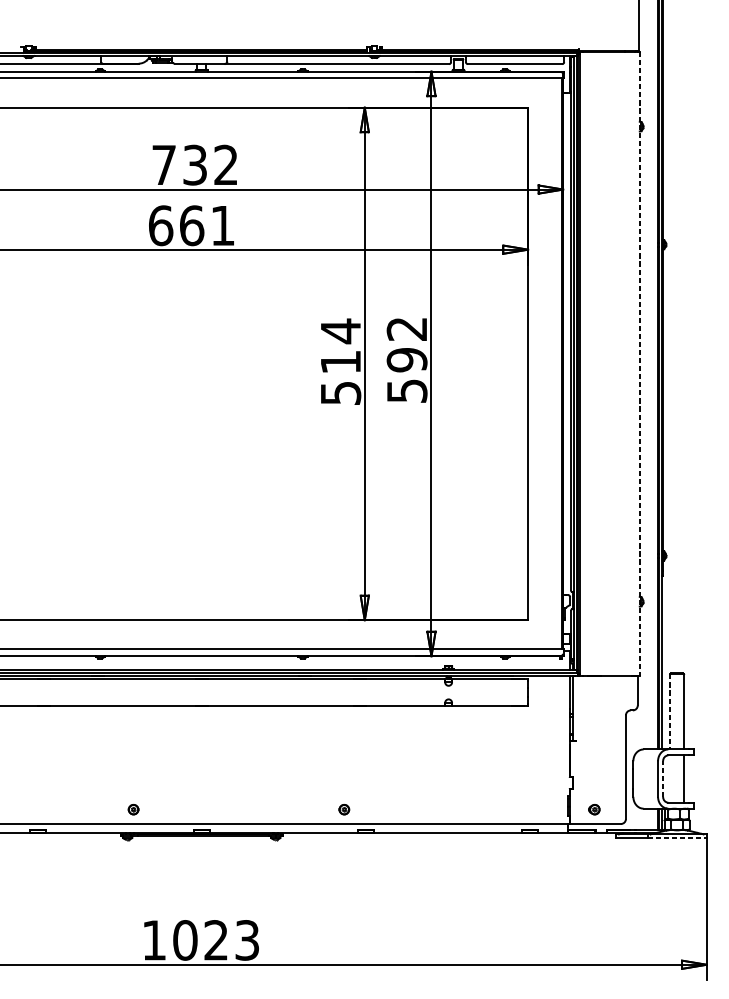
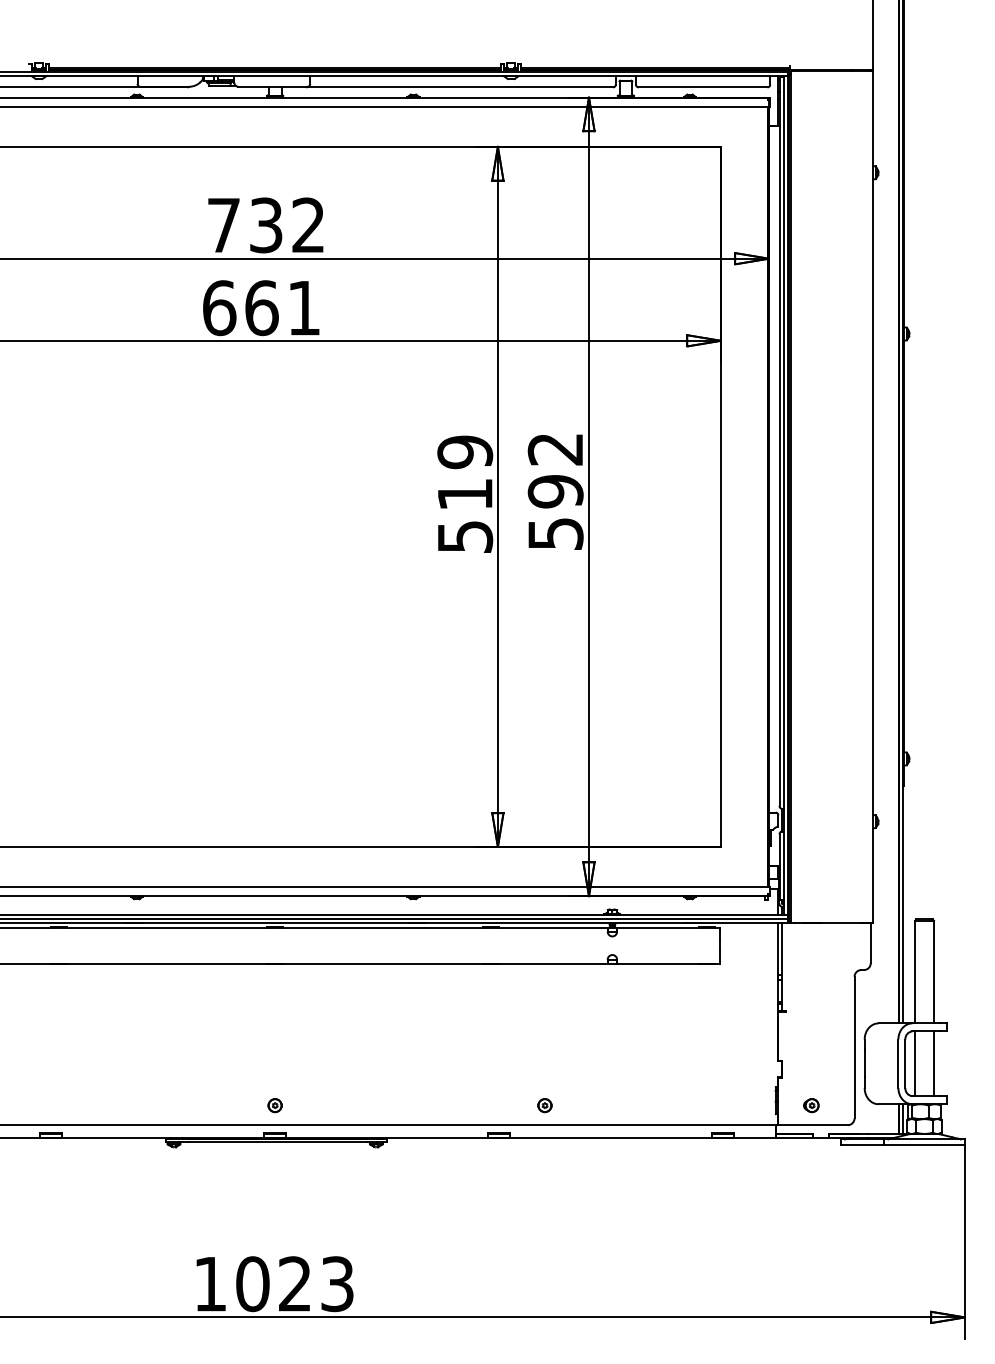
text: (341, 331) -> (465, 452), 514 -> 519
line: (639, 363) -> (873, 496), dashed -> solid
line: (670, 712) -> (915, 972), dashed -> solid
line: (663, 778) -> (905, 1063), dashed -> solid
line: (670, 778) -> (915, 1063), added
part: (133, 809) -> (274, 1105), moved
part: (343, 809) -> (544, 1105), moved
line: (677, 838) -> (924, 1144), dashed -> solid

